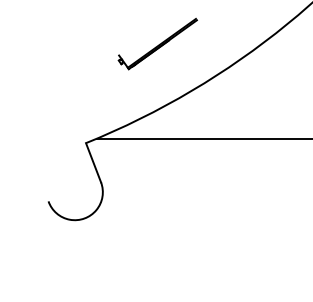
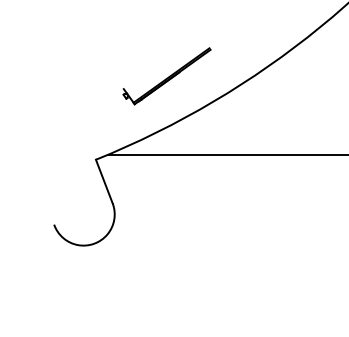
part: (157, 44) -> (166, 76), moved

